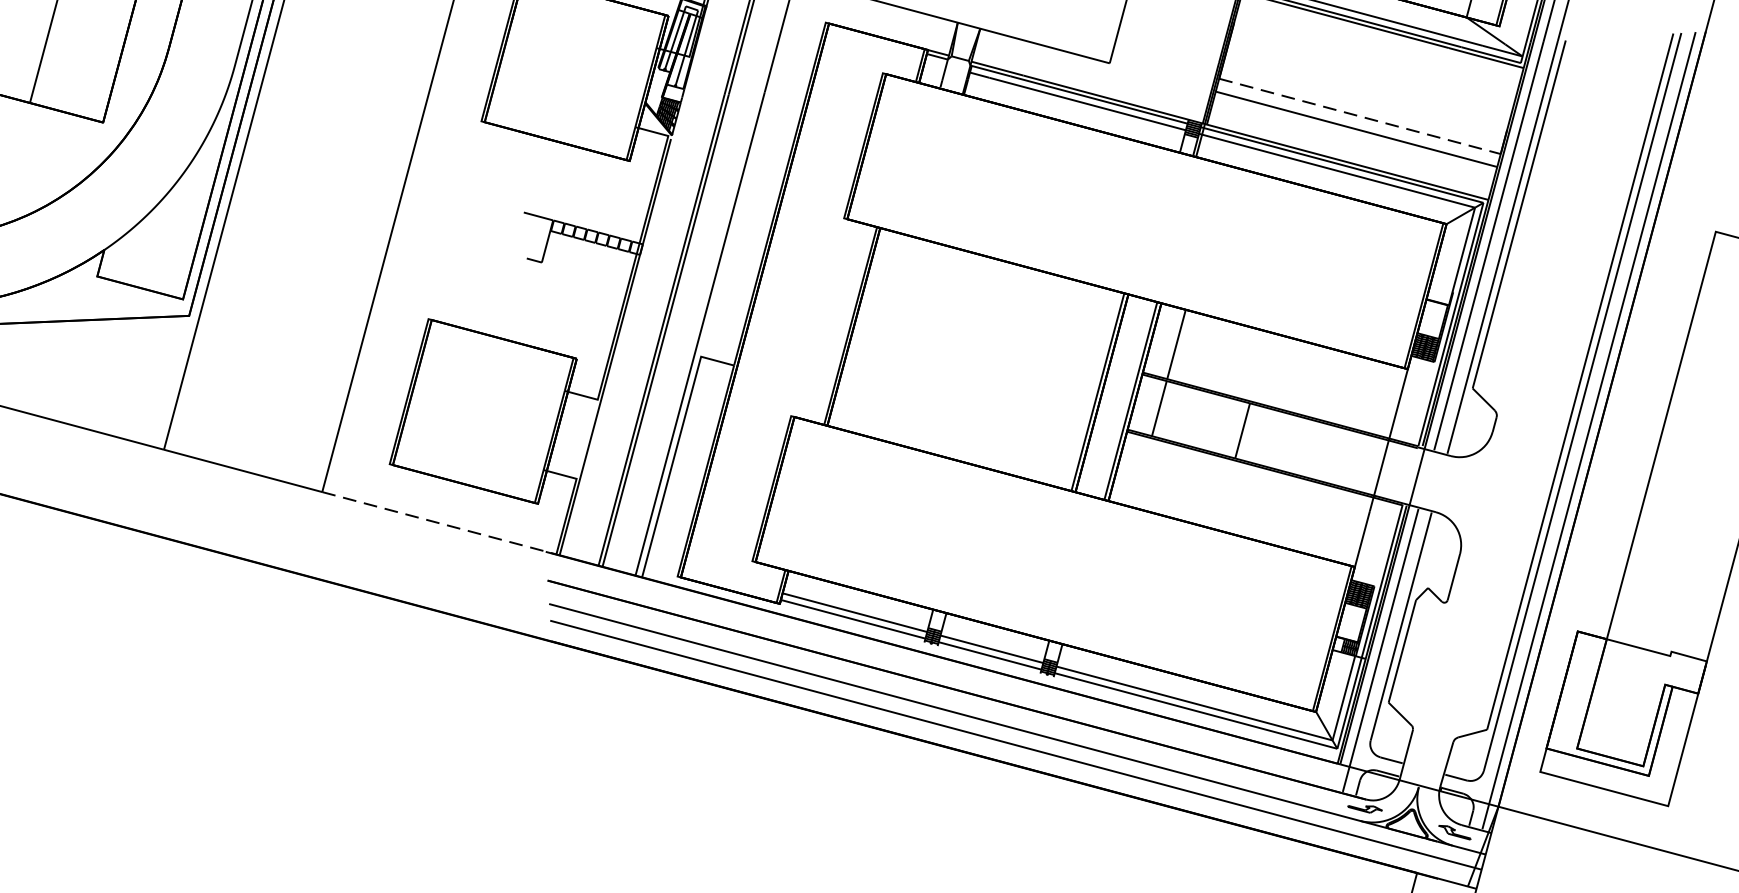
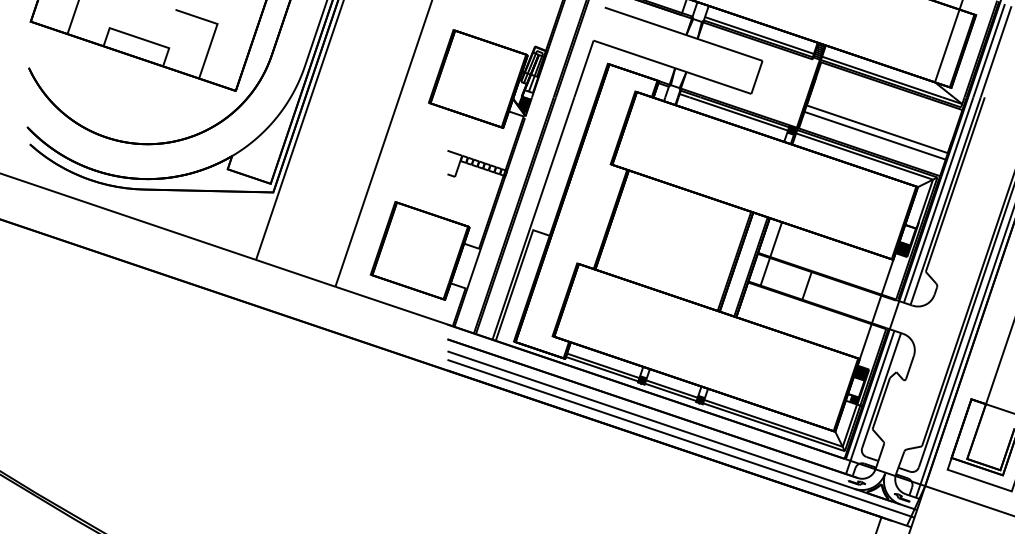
line: (1360, 116) -> (877, 129), dashed -> solid
line: (440, 523) -> (394, 306), dashed -> solid

